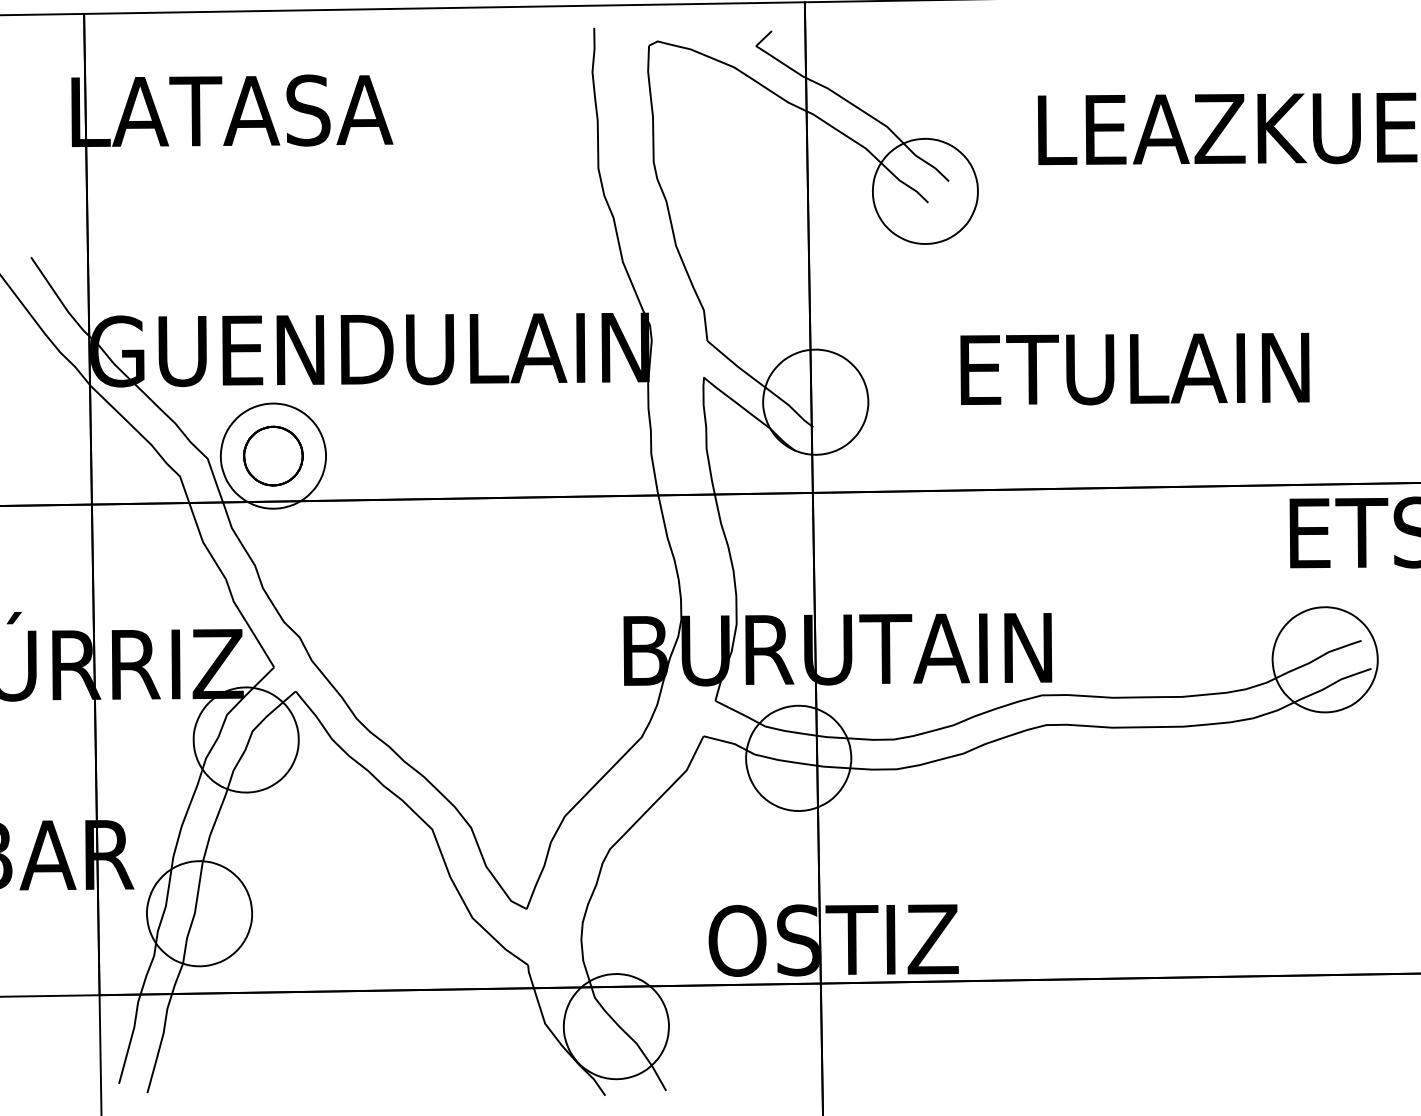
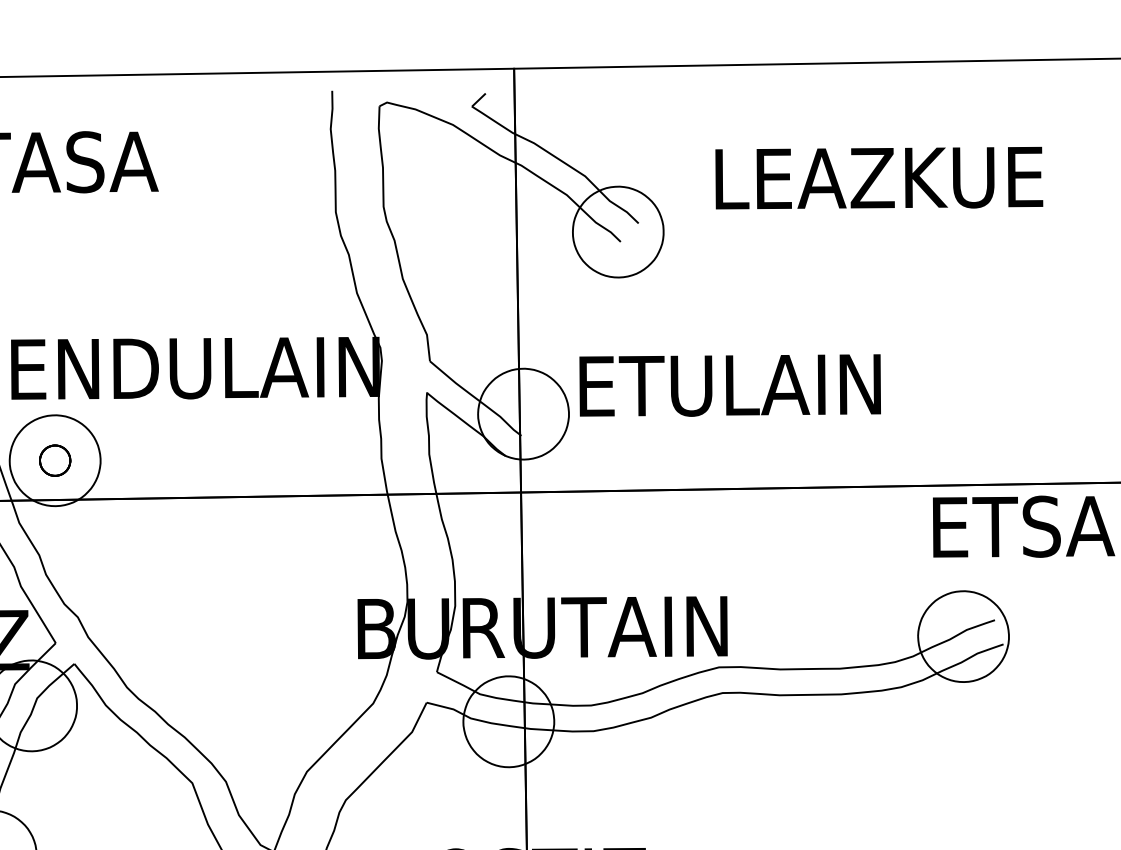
text: (1134, 368) -> (729, 385), moved
part: (273, 455) -> (55, 460), size x0.6

